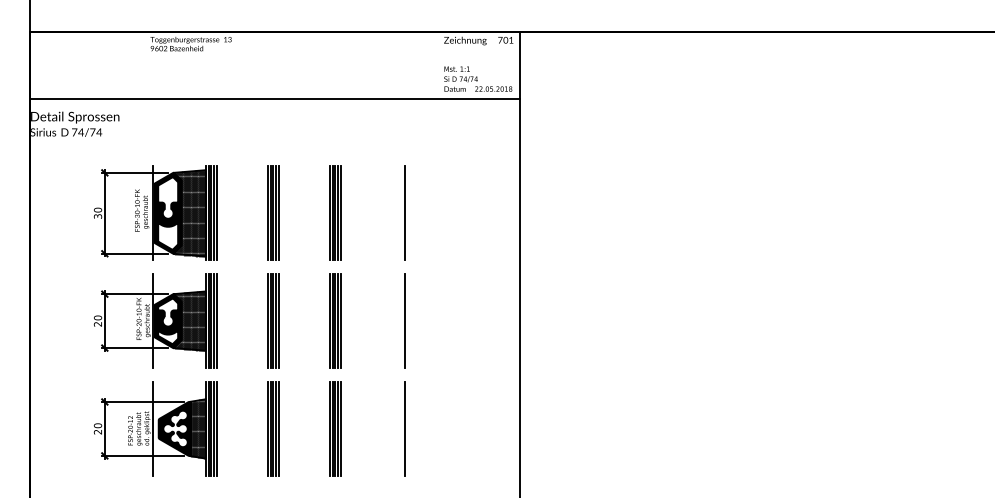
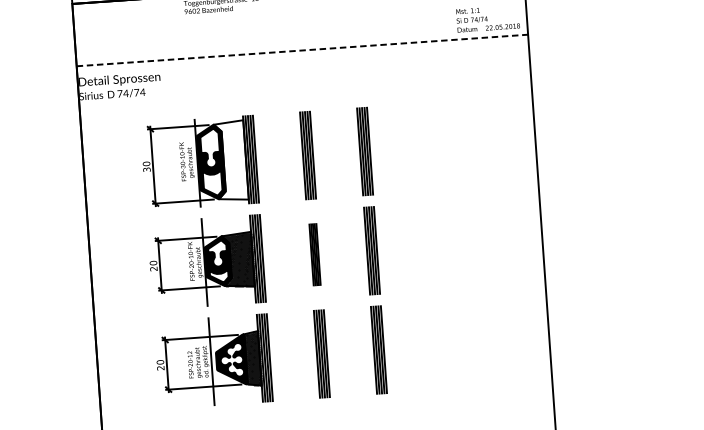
line: (275, 99) -> (302, 50), solid -> dashed
hatch: (189, 213) -> (230, 161), removed
line: (405, 213) -> (429, 147), removed
part: (273, 320) -> (315, 254), size x0.7
line: (404, 320) -> (435, 245), removed
line: (405, 428) -> (443, 345), removed

